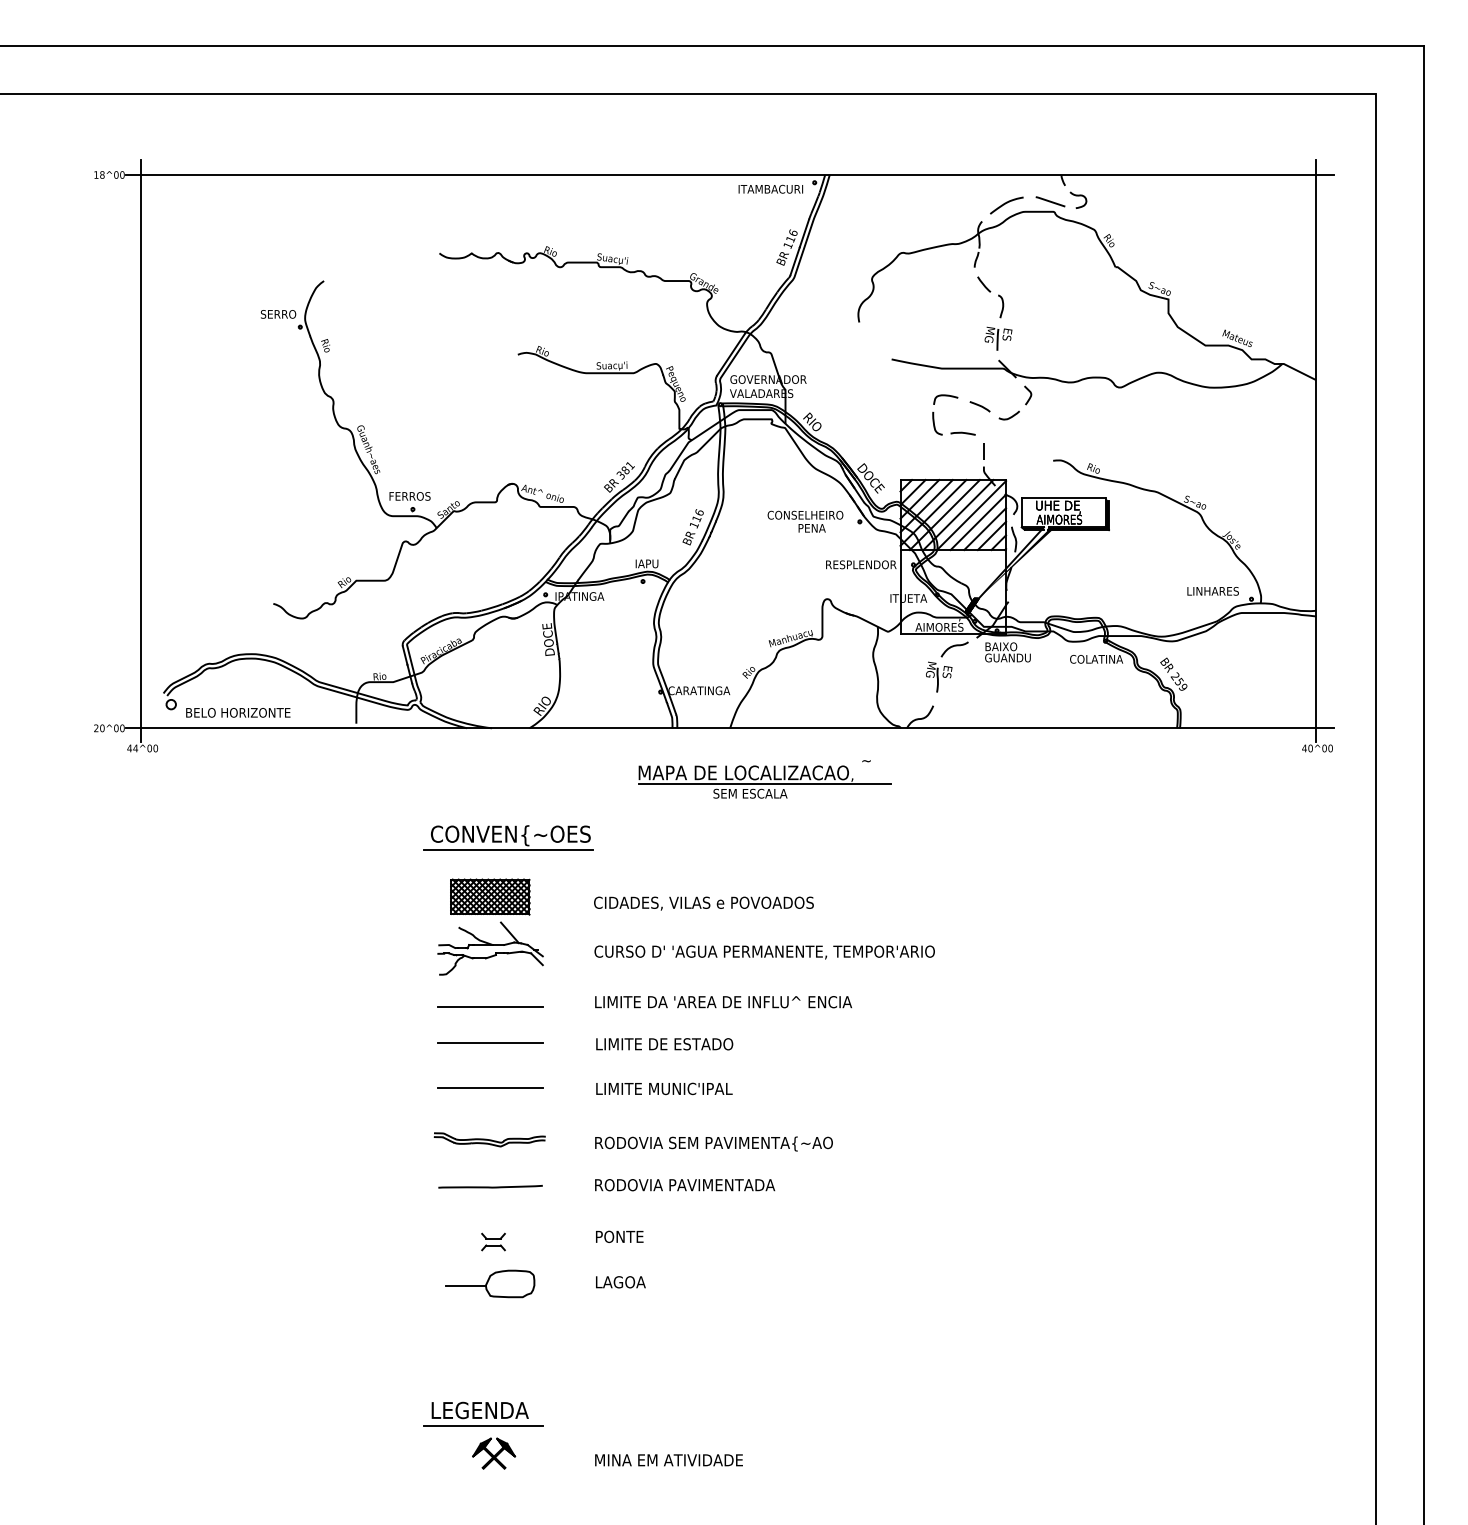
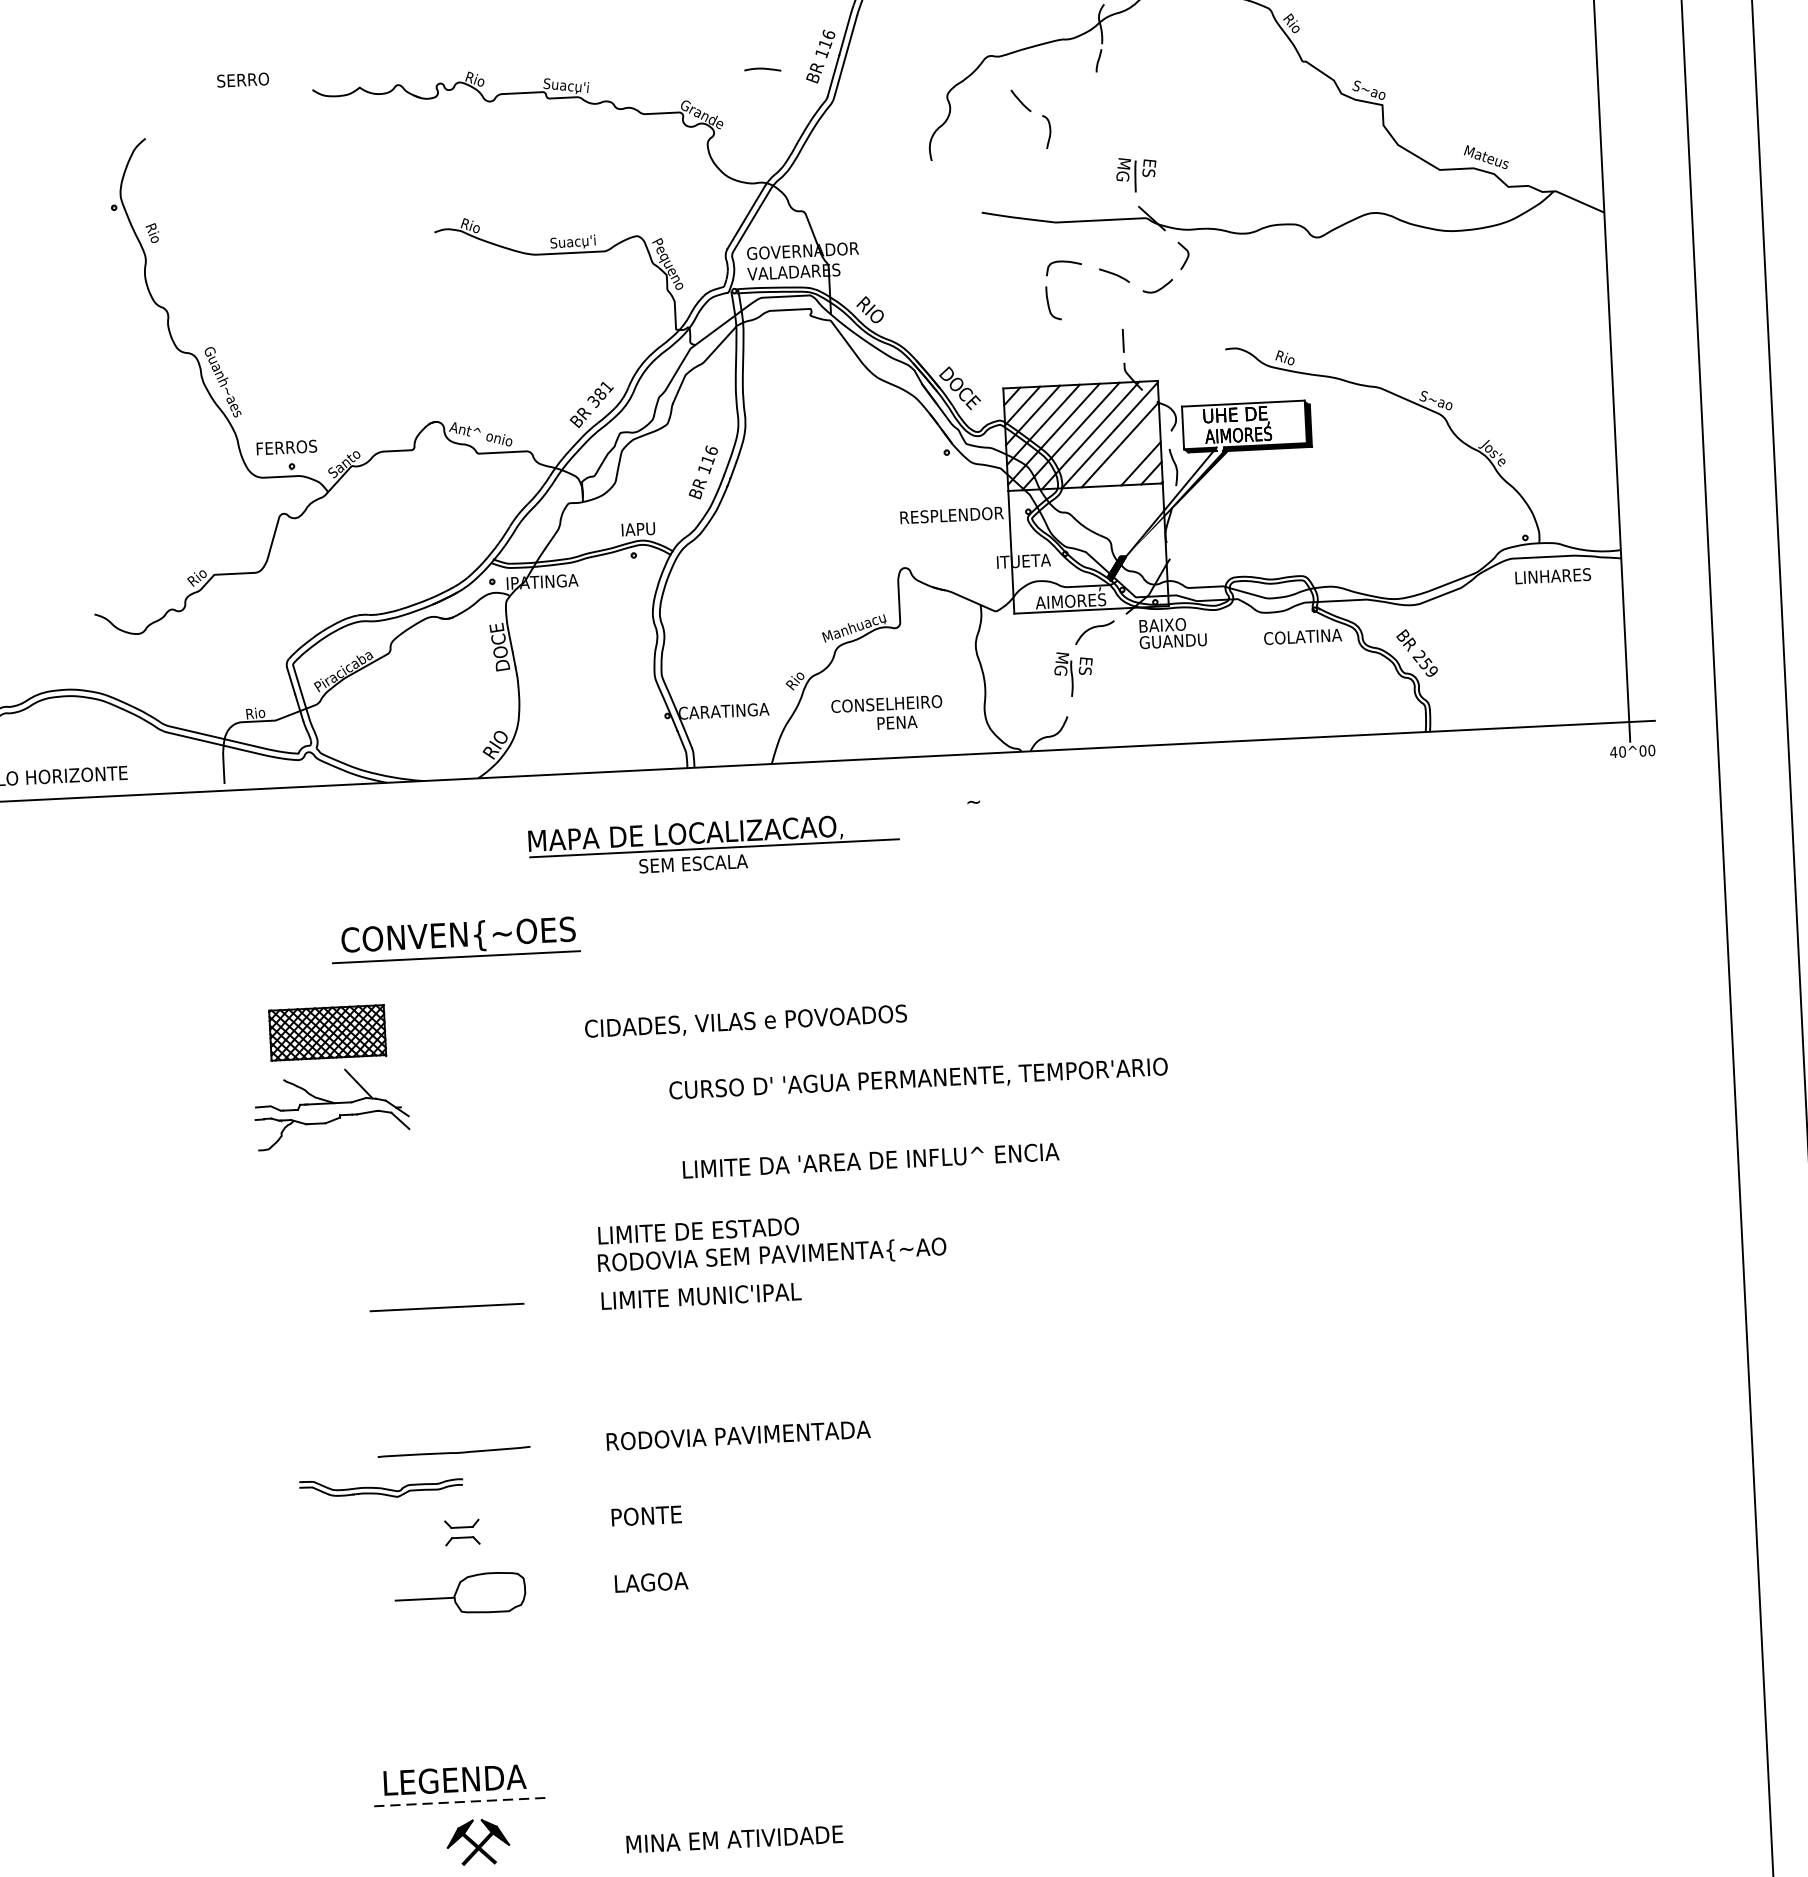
part: (990, 297) -> (1031, 119), moved
text: (278, 314) -> (243, 80), moved
curve: (962, 433) -> (761, 69), moved
text: (805, 521) -> (887, 713), moved
line: (985, 529) -> (1131, 454), removed
text: (1212, 591) -> (1552, 576), moved
part: (764, 781) -> (713, 844), moved
part: (500, 923) -> (344, 1071), moved
text: (764, 952) -> (918, 1079), moved
text: (723, 1002) -> (870, 1161), moved
line: (490, 1007) -> (441, 1189), removed
line: (490, 1043) -> (443, 1242), removed
part: (489, 1139) -> (380, 1487), moved
text: (713, 1143) -> (771, 1255), moved
line: (483, 1425) -> (460, 1801), solid -> dashed

